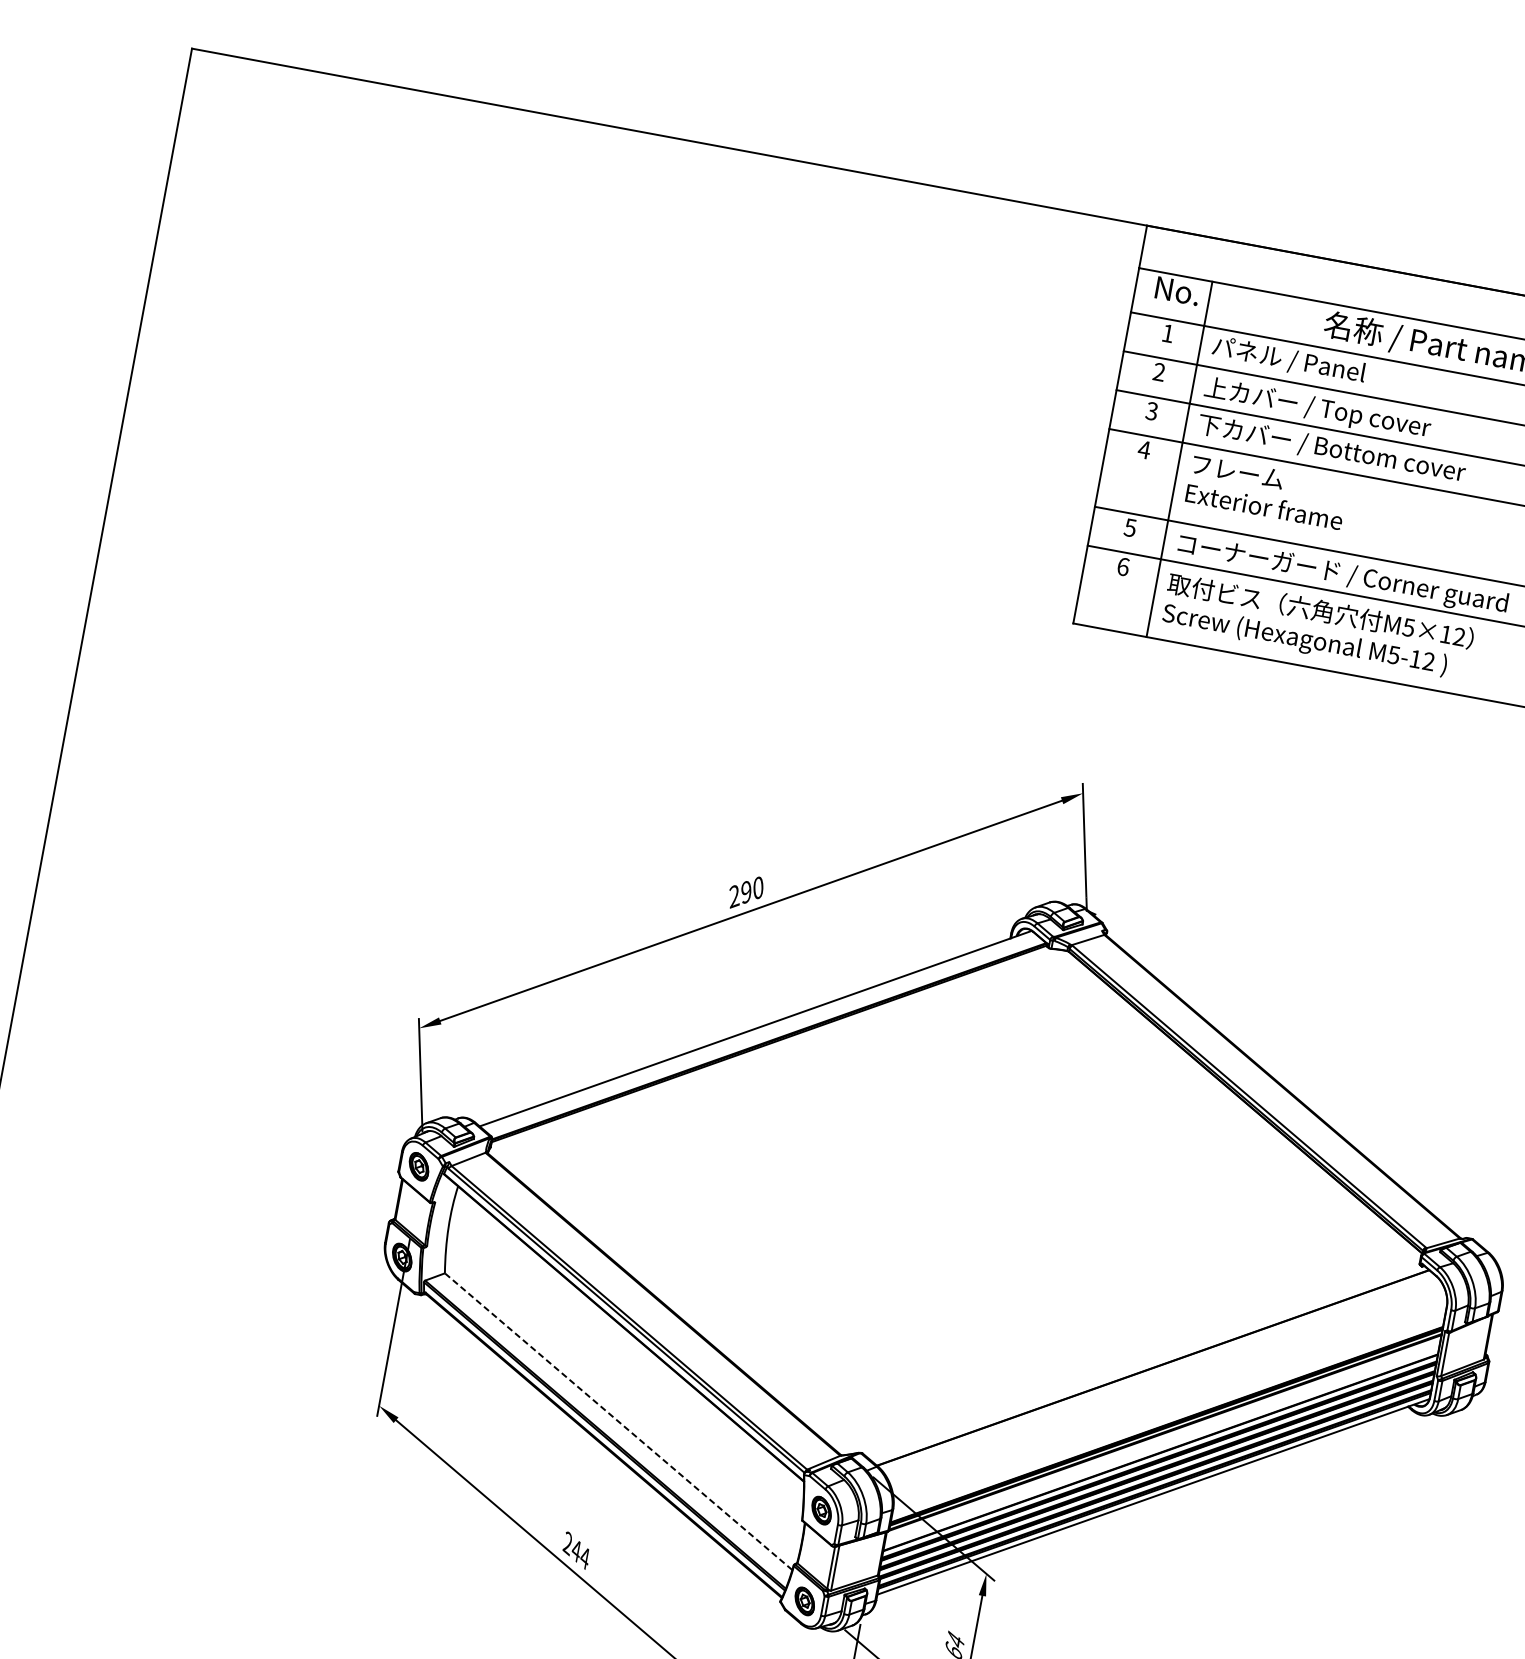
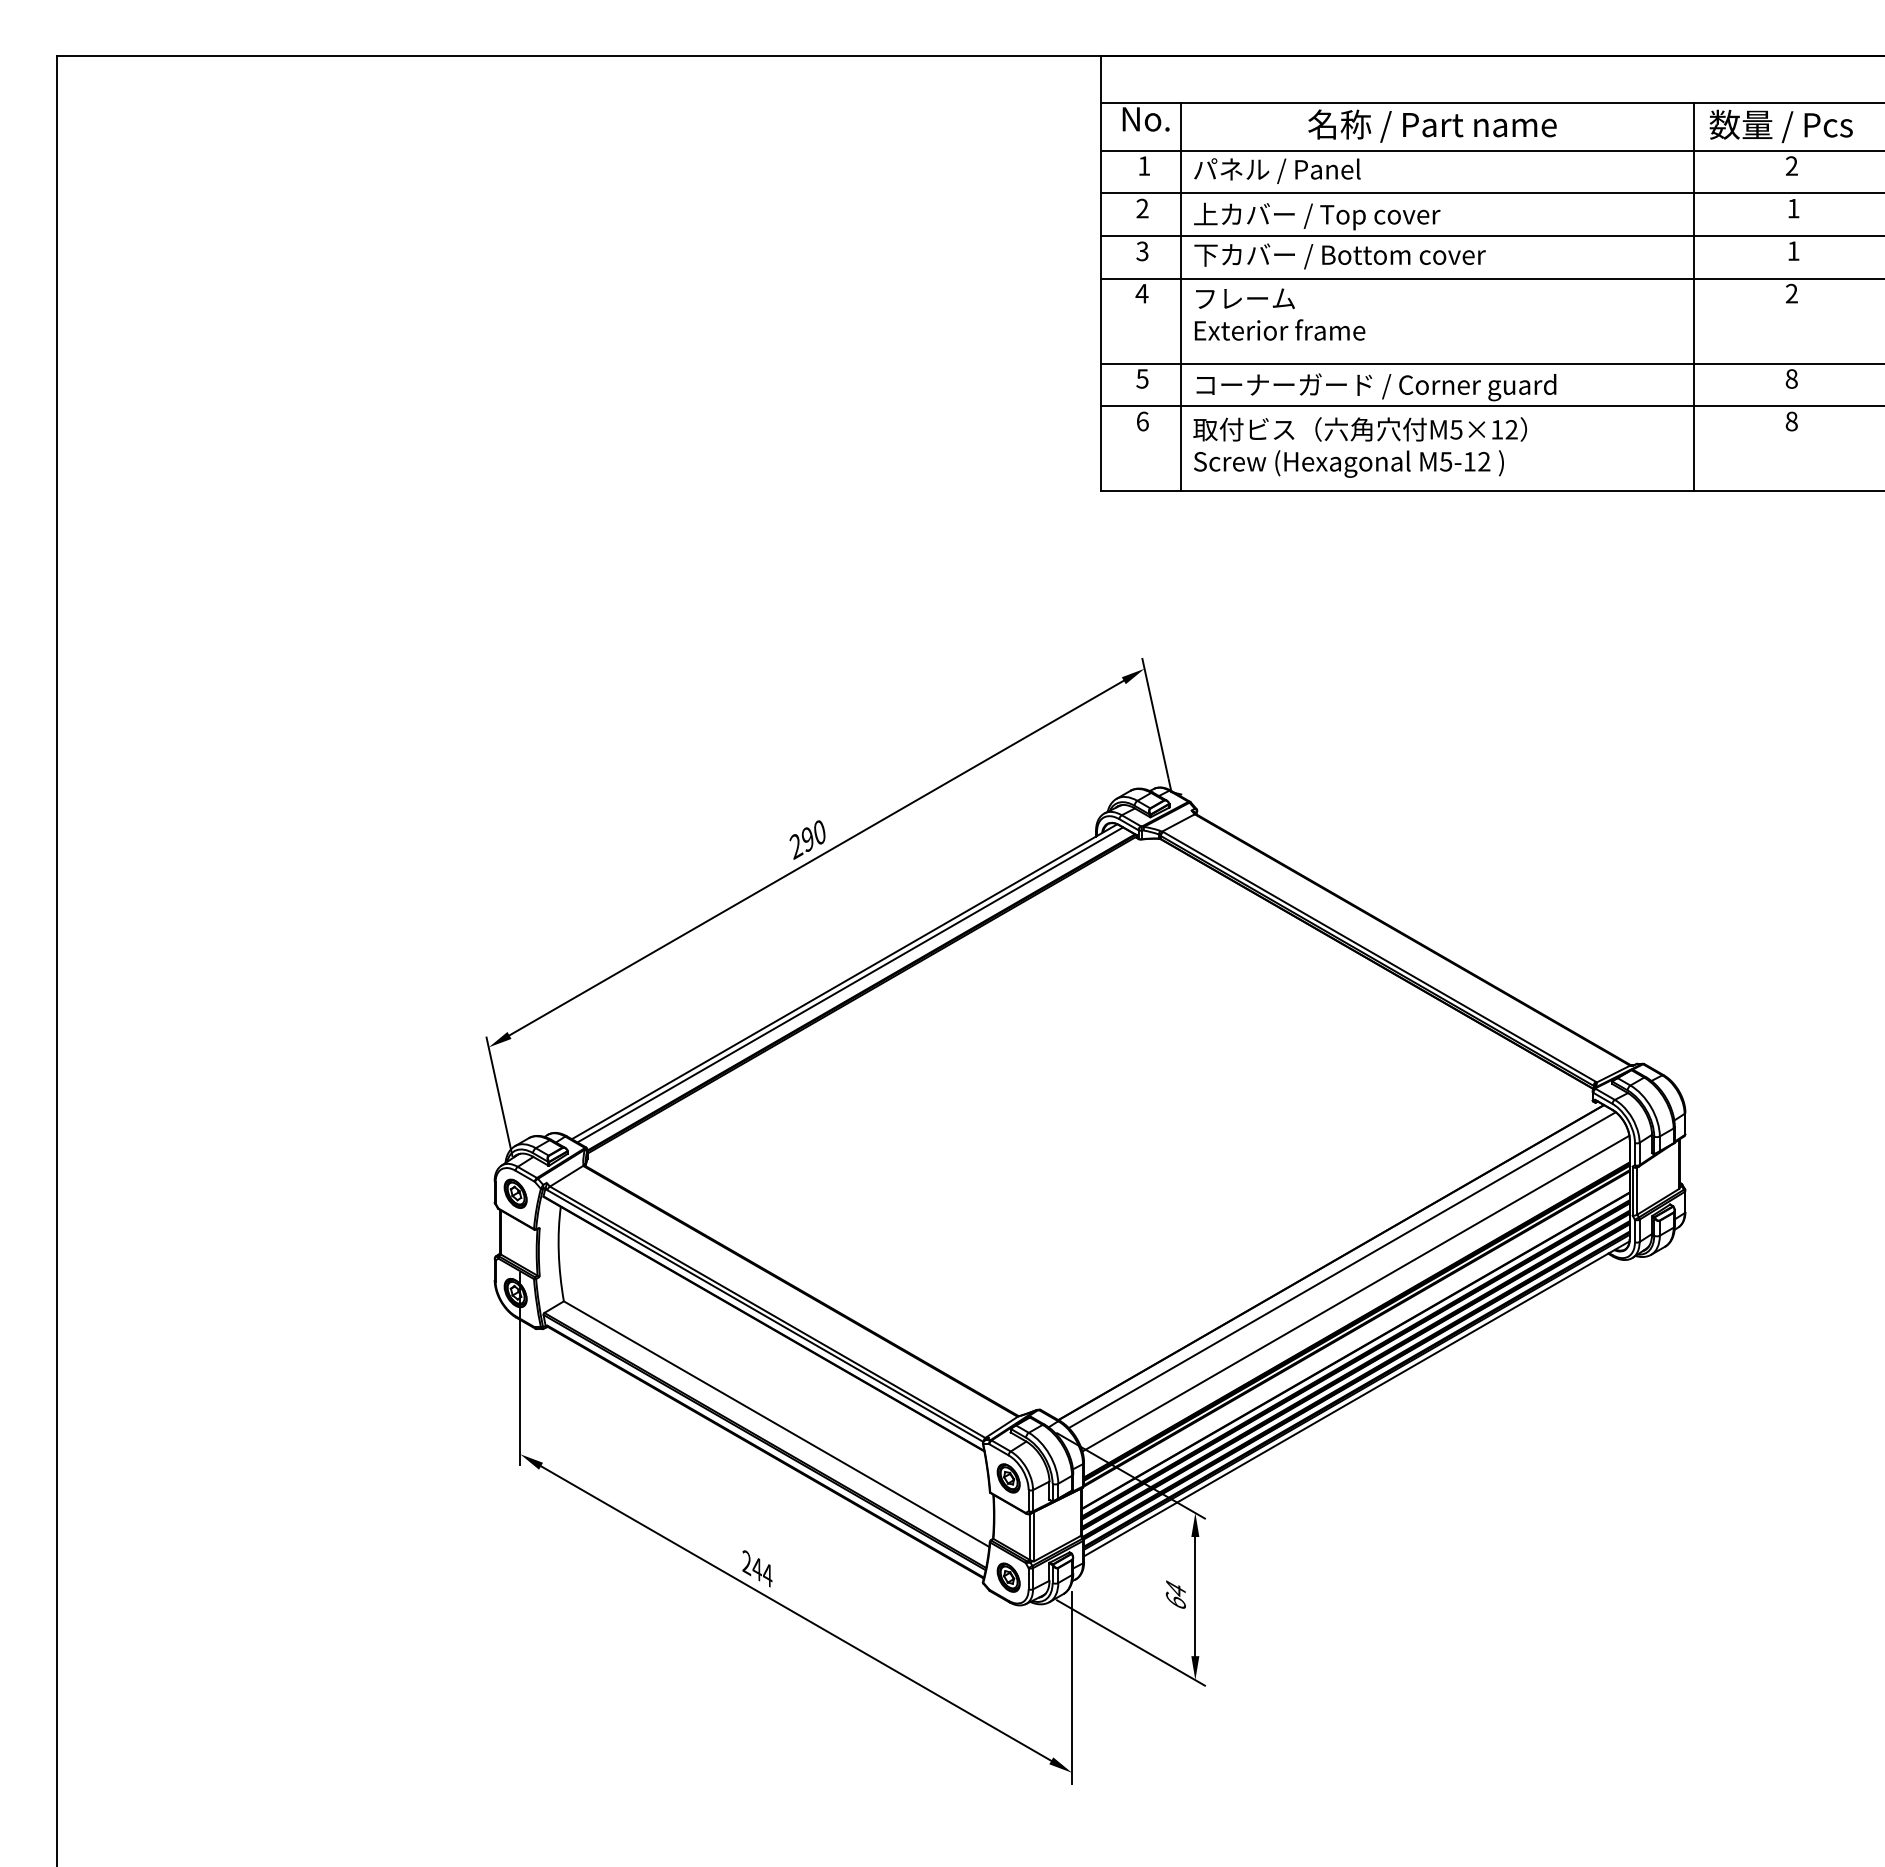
line: (760, 1032) -> (850, 984), added
line: (1161, 1376) -> (1341, 1270), added
line: (1170, 1400) -> (1355, 1293), added
line: (618, 1421) -> (776, 1424), dashed -> solid

